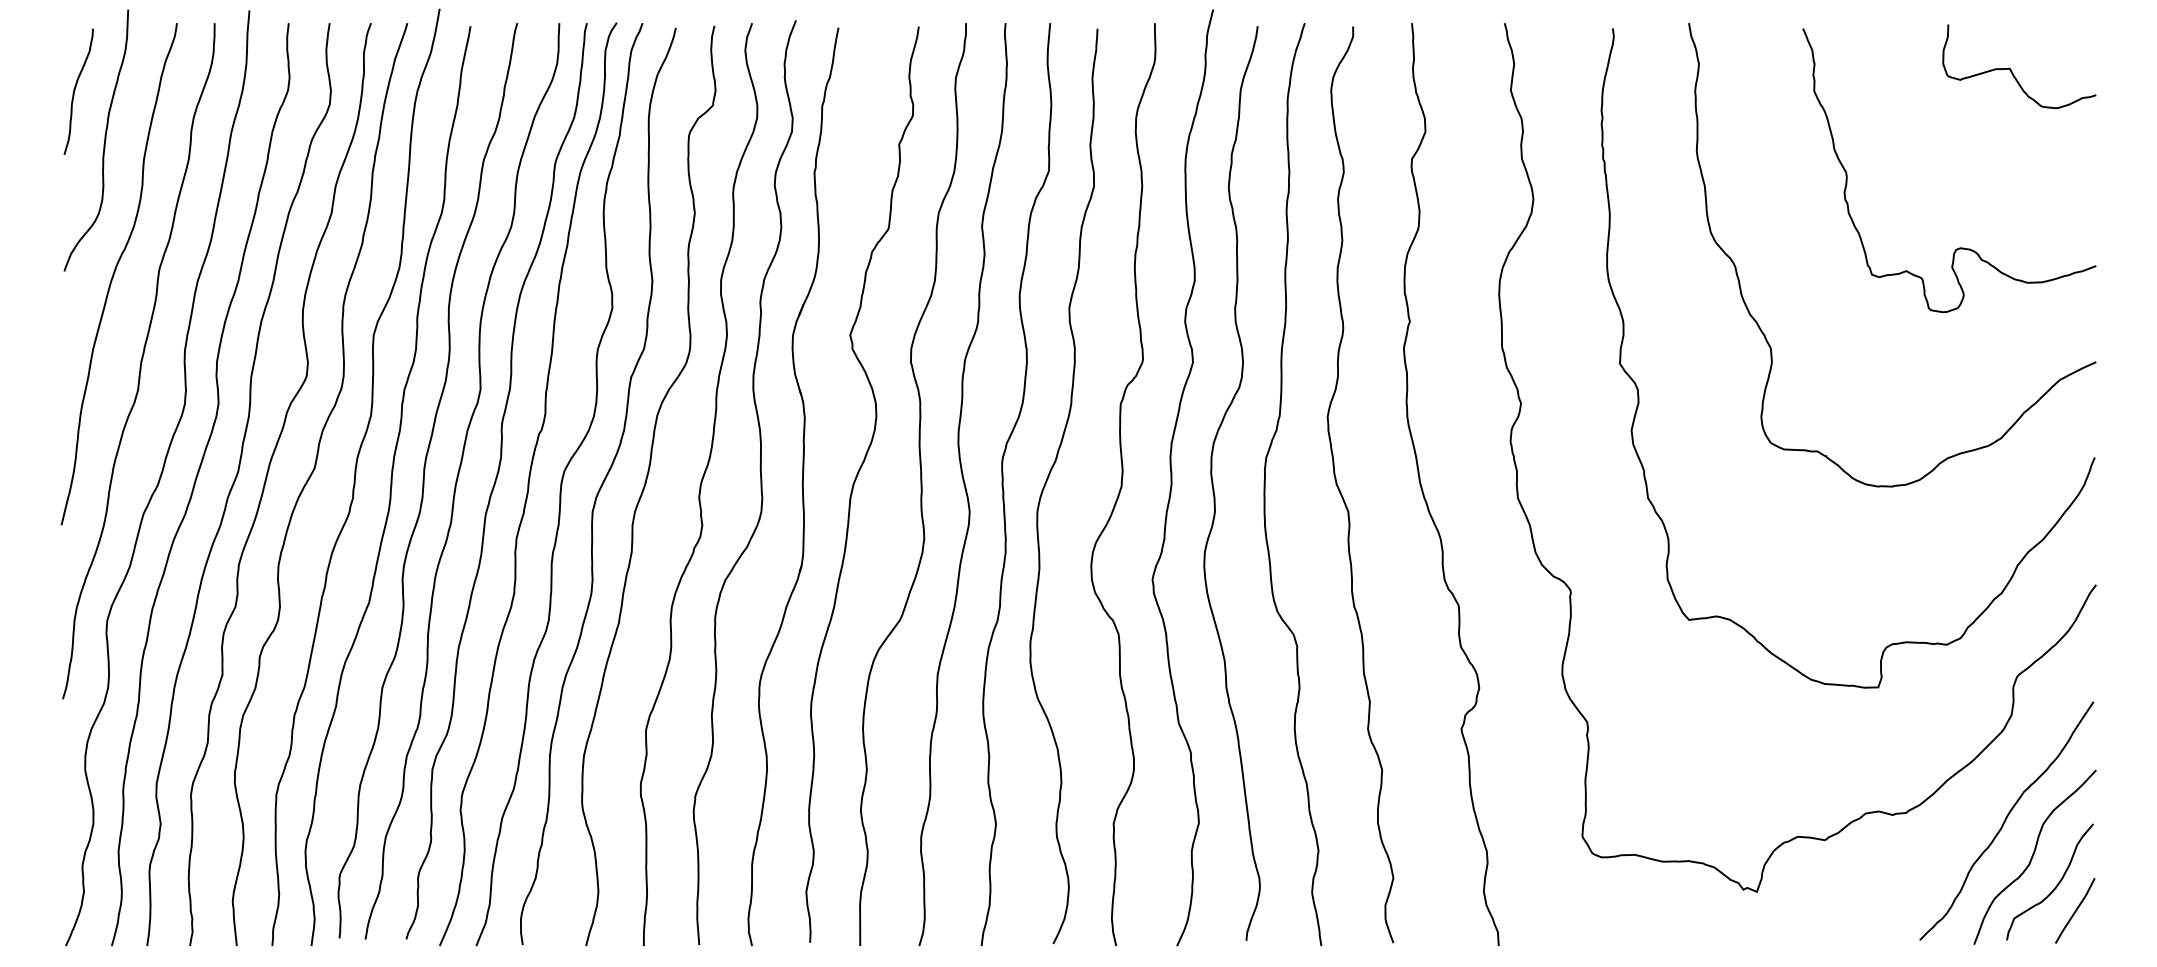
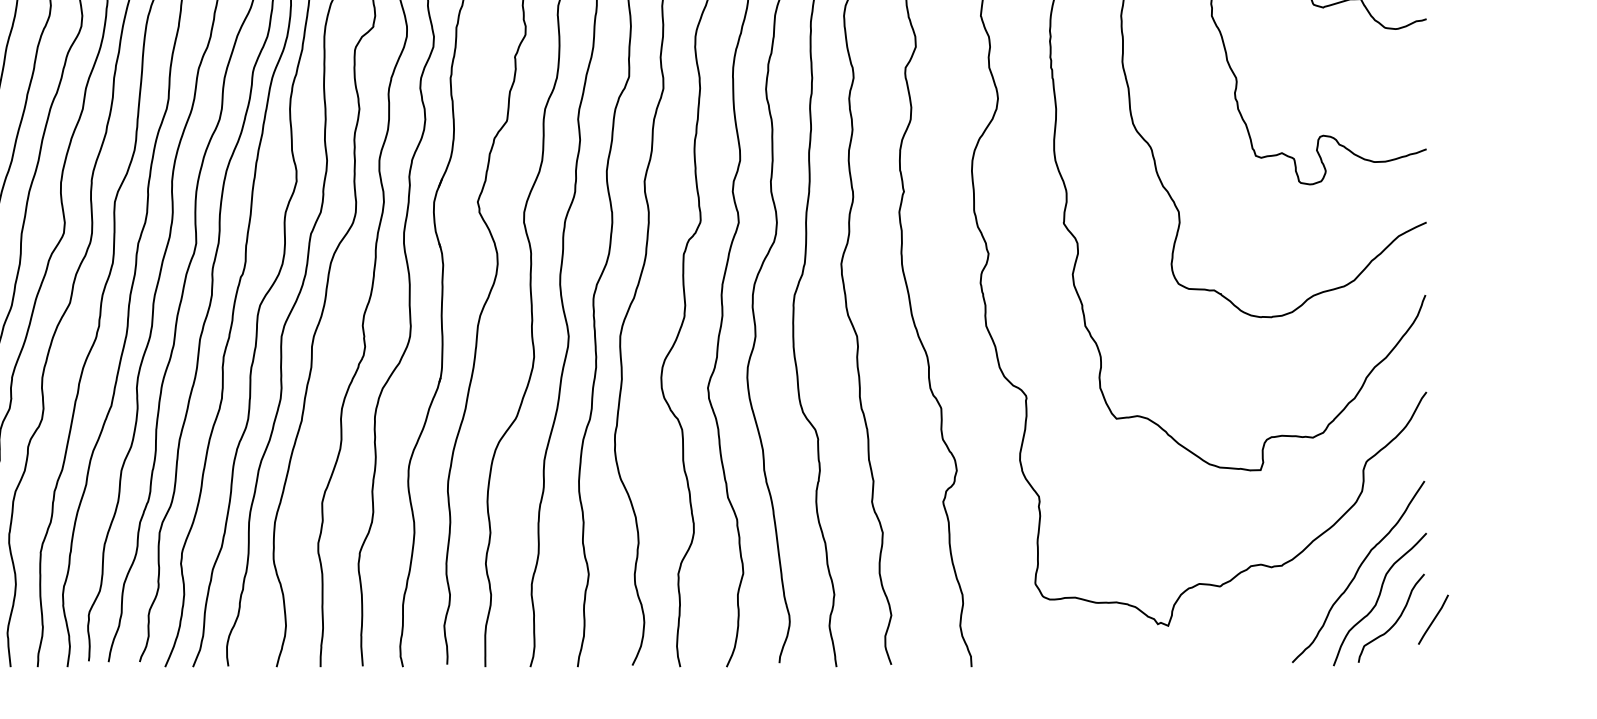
line: (2075, 910) -> (1433, 619), moved

